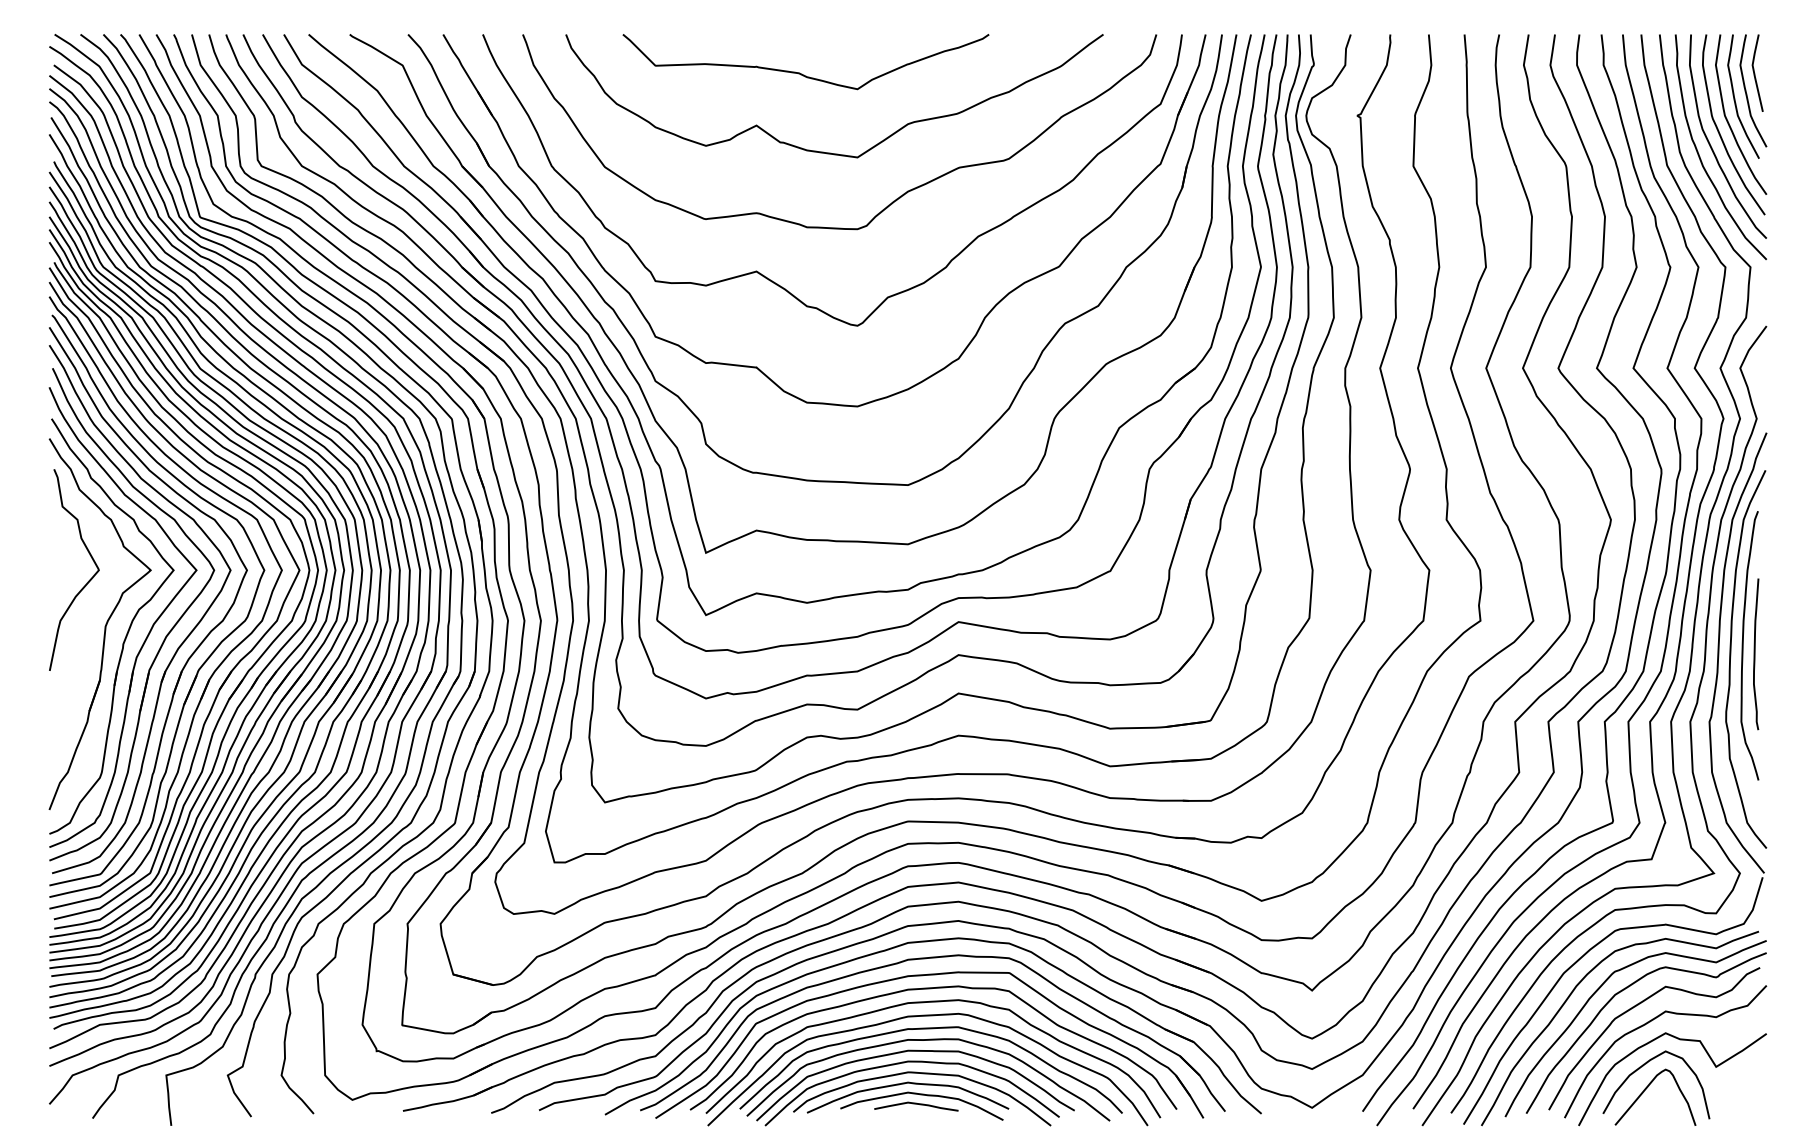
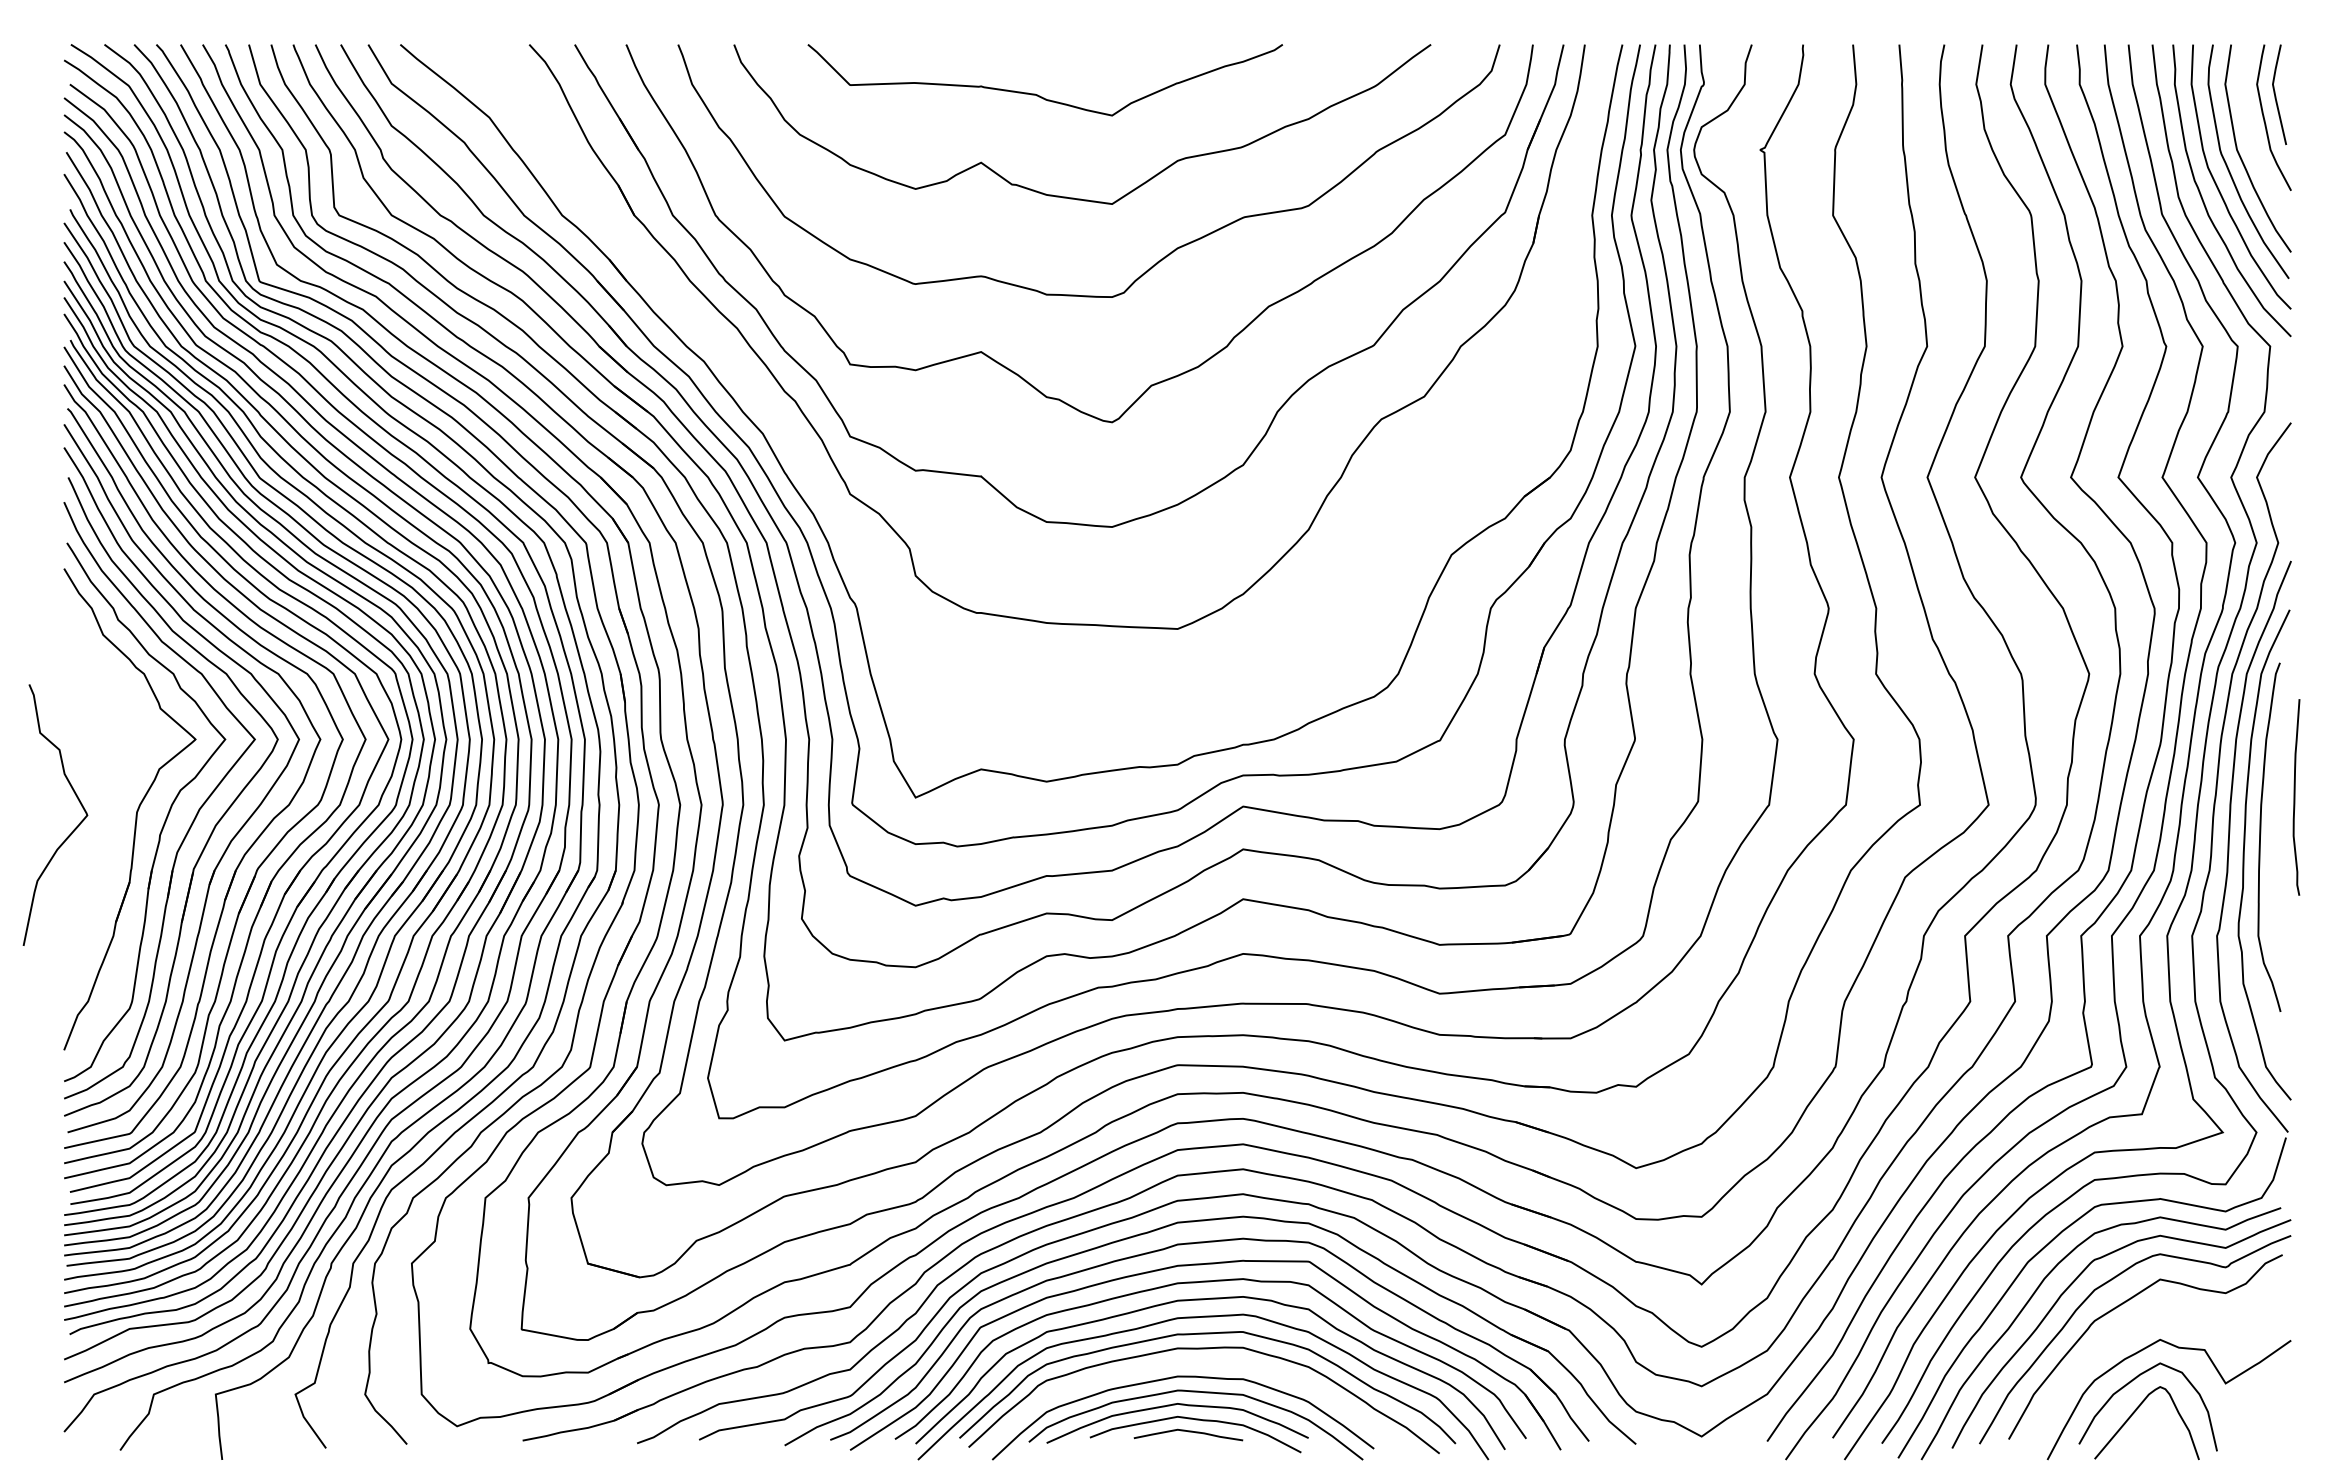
curve: (1735, 99) -> (2250, 128), removed
part: (639, 383) -> (829, 497), removed
curve: (87, 581) -> (72, 830), moved
curve: (1755, 654) -> (2295, 797), moved
curve: (1646, 1024) -> (2135, 1328), removed
curve: (915, 1051) -> (1187, 1363), removed

